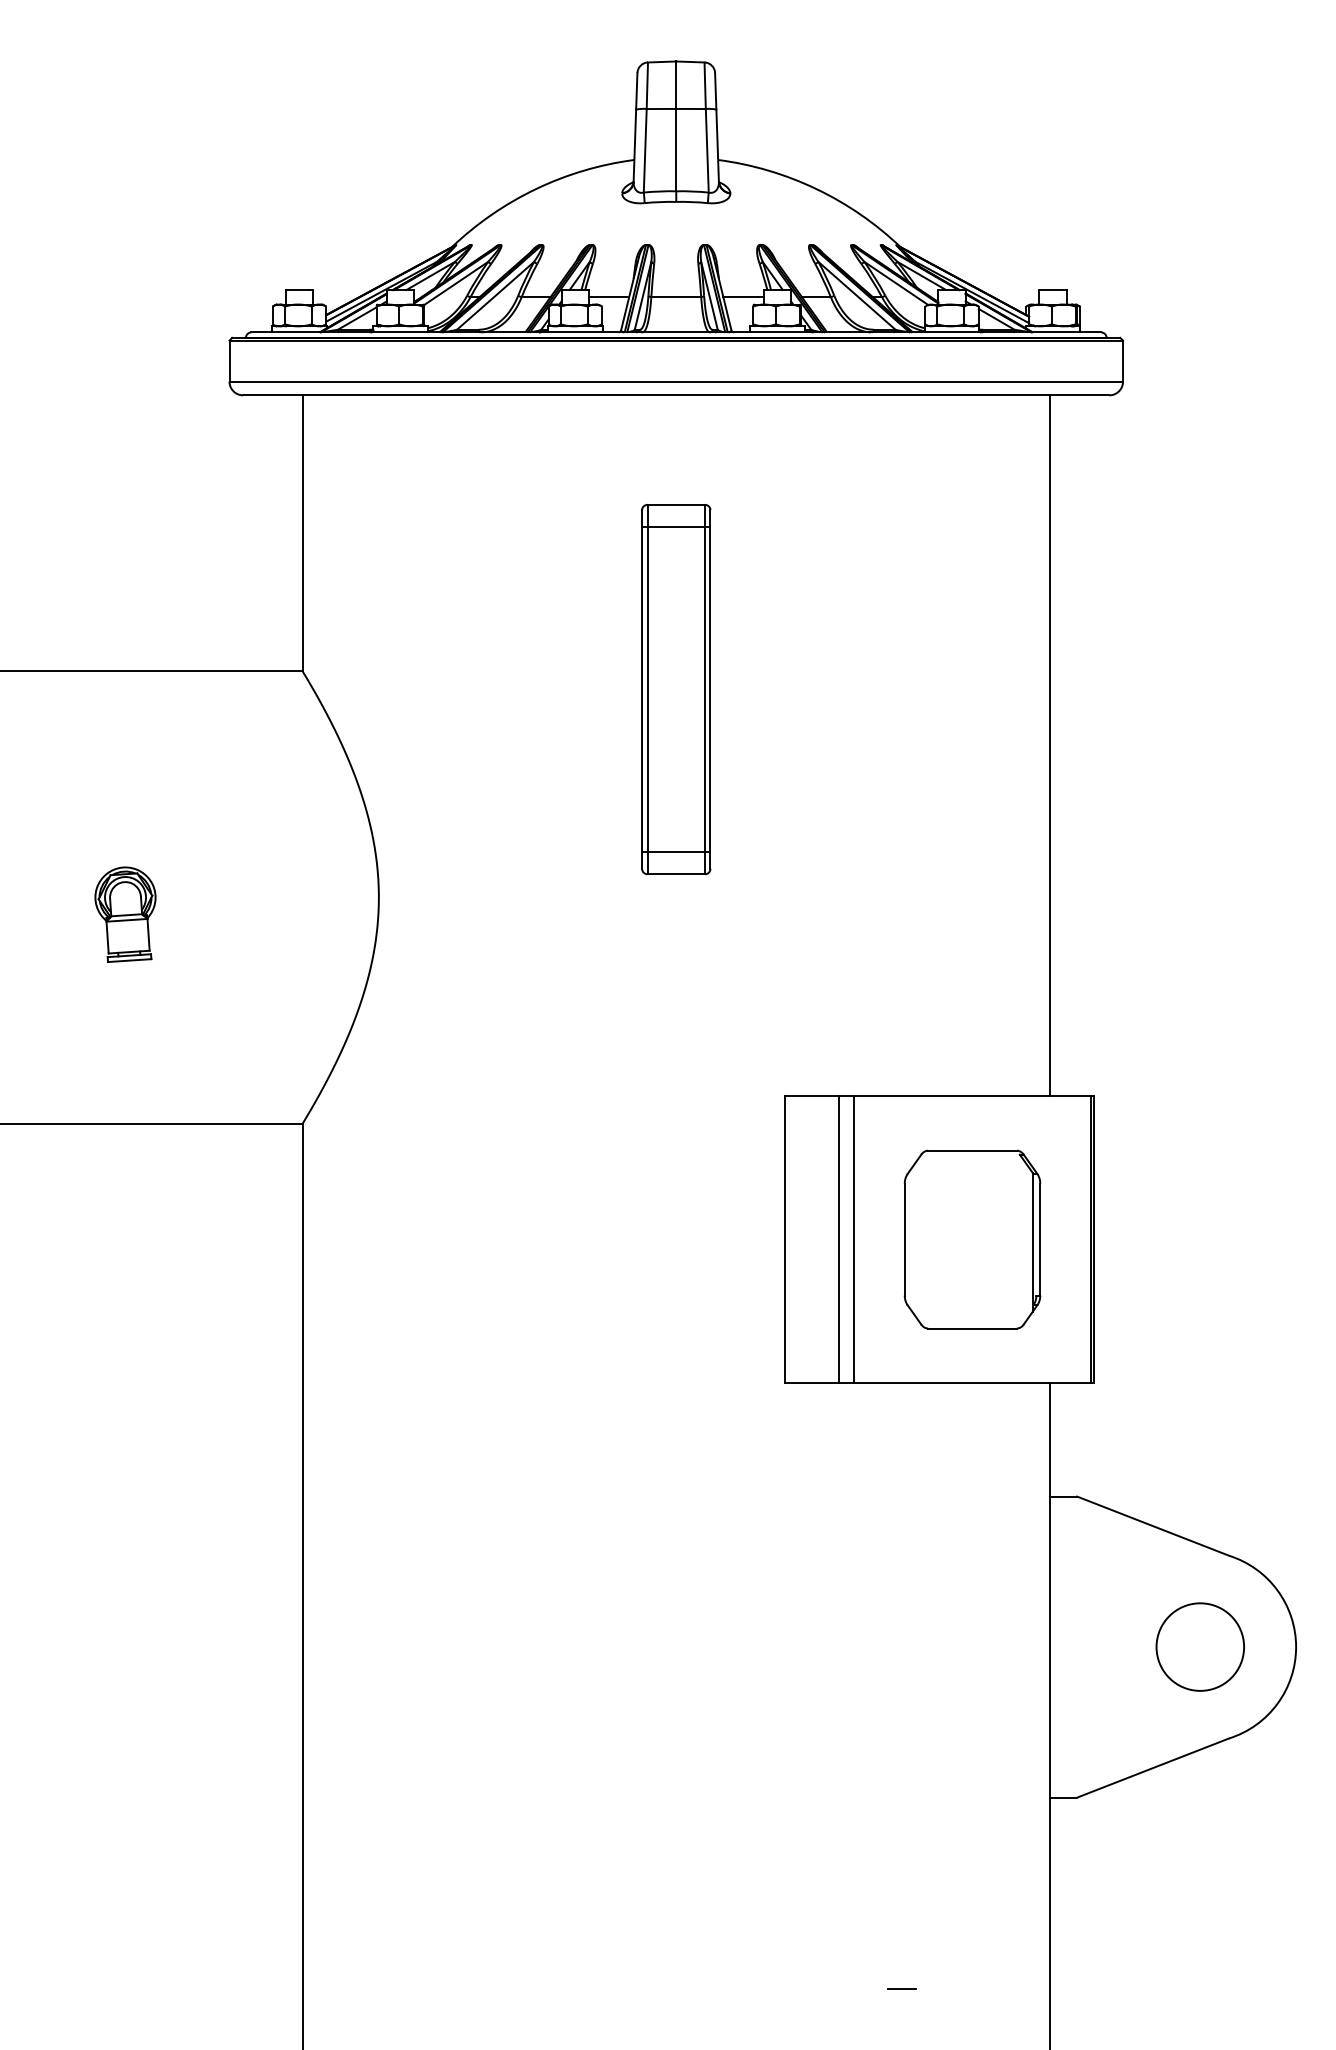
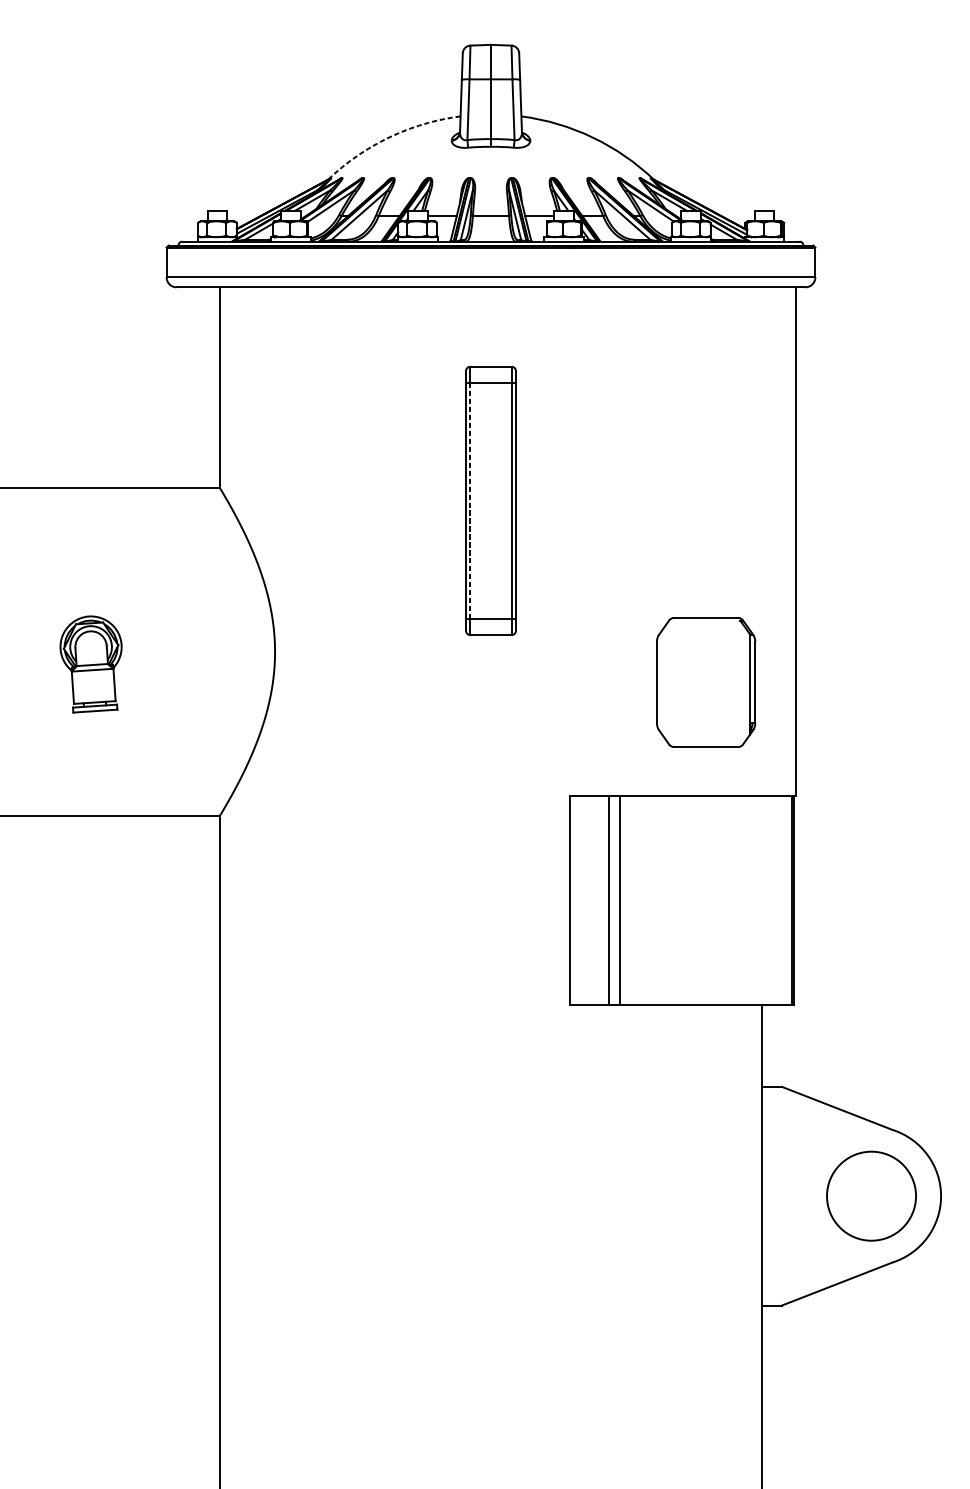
arc: (536, 189) -> (389, 137), solid -> dashed
line: (647, 689) -> (470, 500), solid -> dashed
line: (1049, 745) -> (796, 541), moved
part: (125, 914) -> (91, 664), size x1.4
part: (972, 1239) -> (706, 682), moved
circle: (1200, 1646) -> (871, 1195), size x1.4
line: (902, 1988) -> (655, 1444), removed

